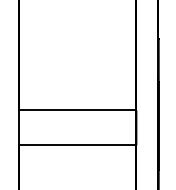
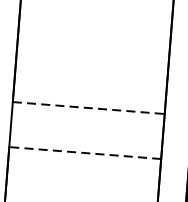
line: (77, 110) -> (88, 108), solid -> dashed
line: (77, 145) -> (85, 153), solid -> dashed

